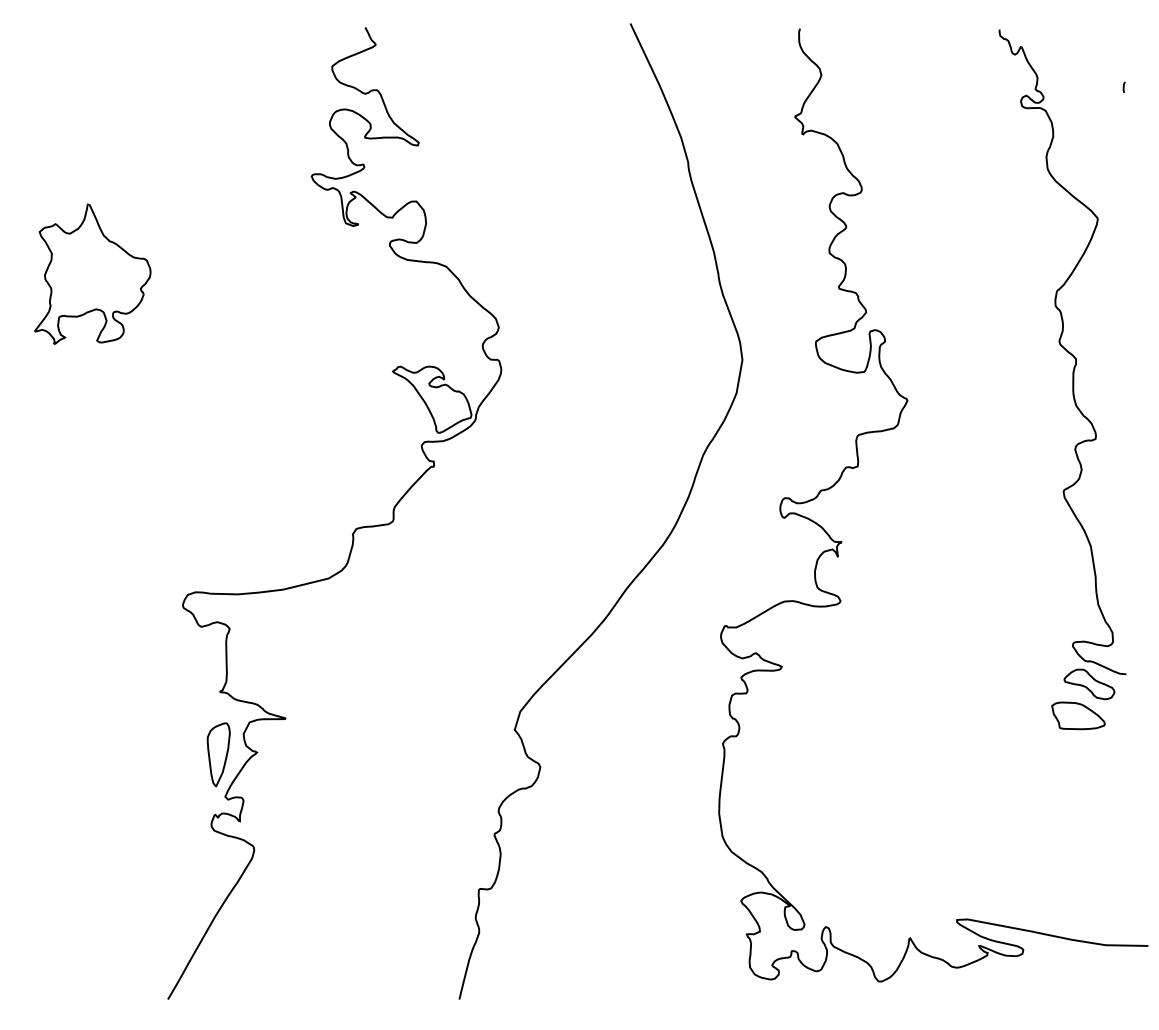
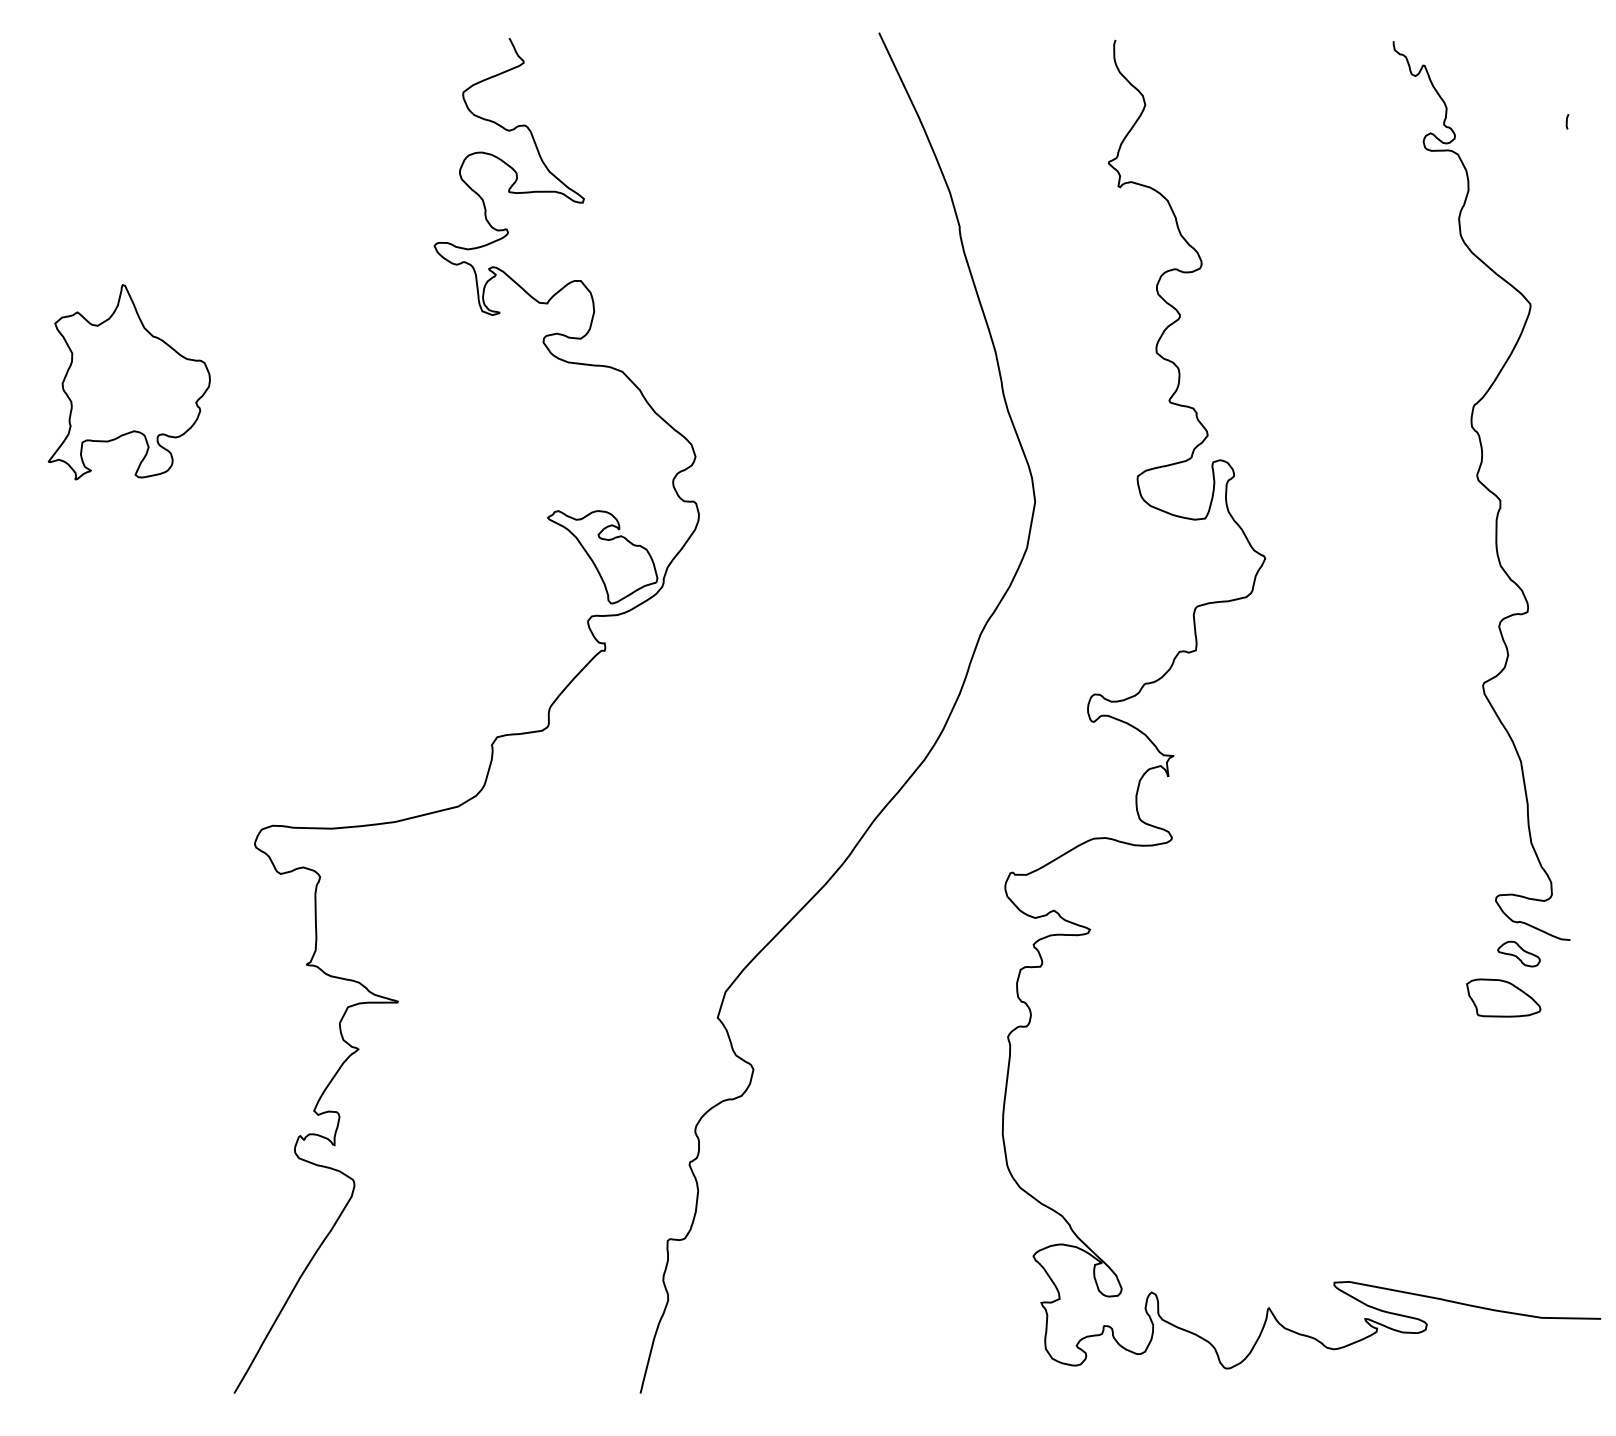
part: (1089, 683) -> (1518, 953), size x0.6
part: (218, 754) -> (304, 1052), removed

